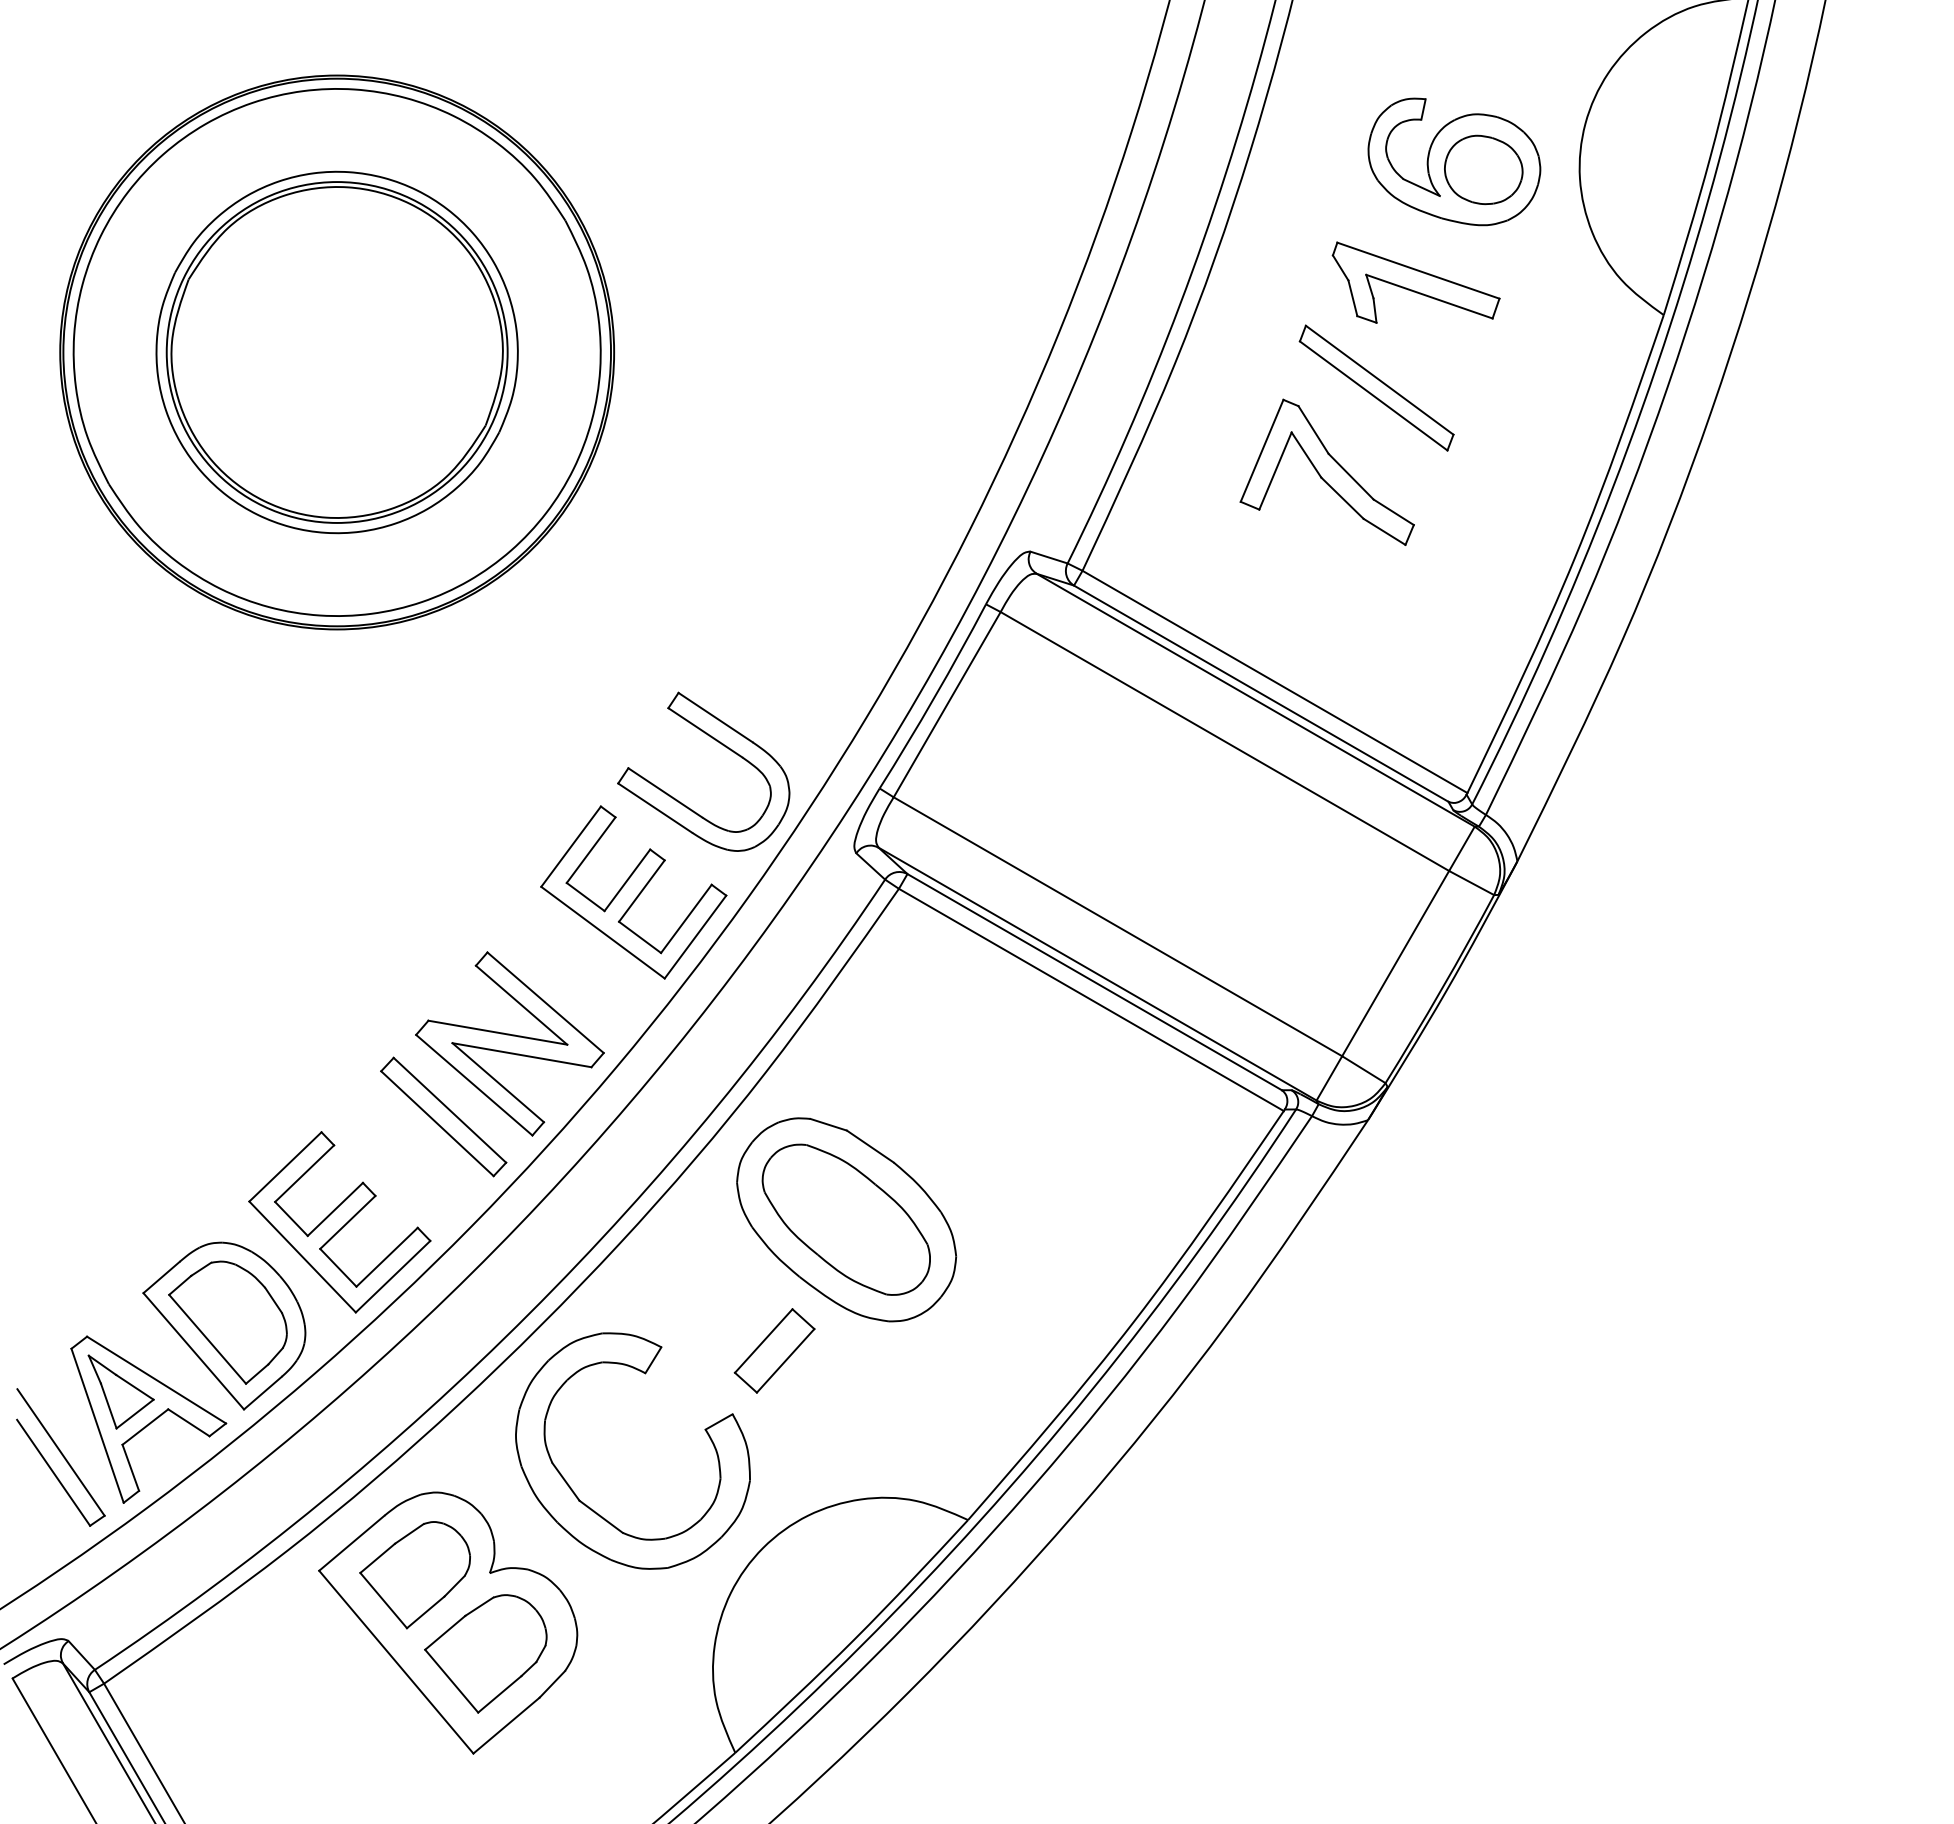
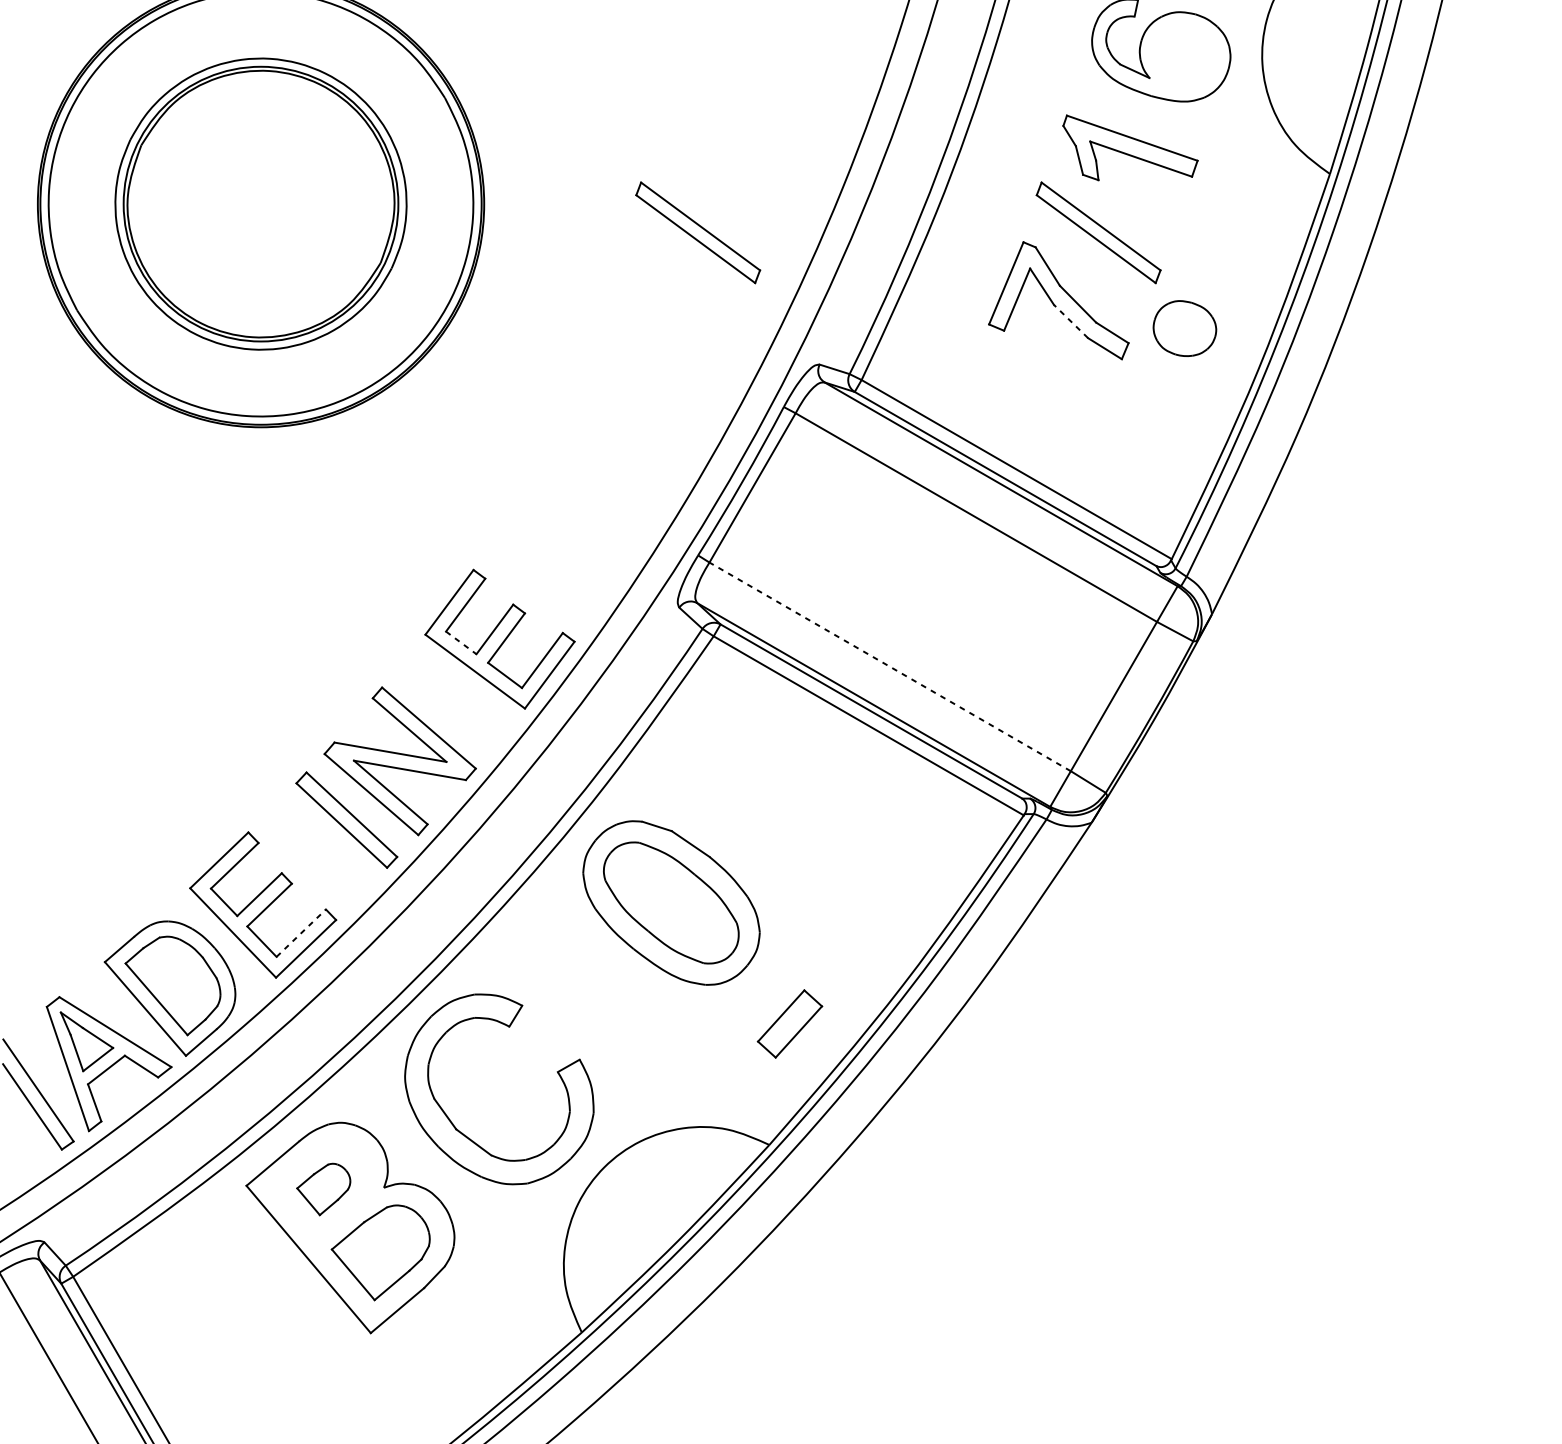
part: (1483, 169) -> (1184, 328), moved
part: (879, 387) -> (698, 232), added
line: (1342, 498) -> (1071, 321), solid -> dashed
part: (722, 745) -> (571, 520), removed
line: (585, 897) -> (461, 643), solid -> dashed
line: (1117, 926) -> (889, 666), solid -> dashed
line: (387, 1256) -> (301, 932), solid -> dashed
part: (774, 1350) -> (789, 1023), moved
part: (414, 1575) -> (323, 1189), size x0.6

